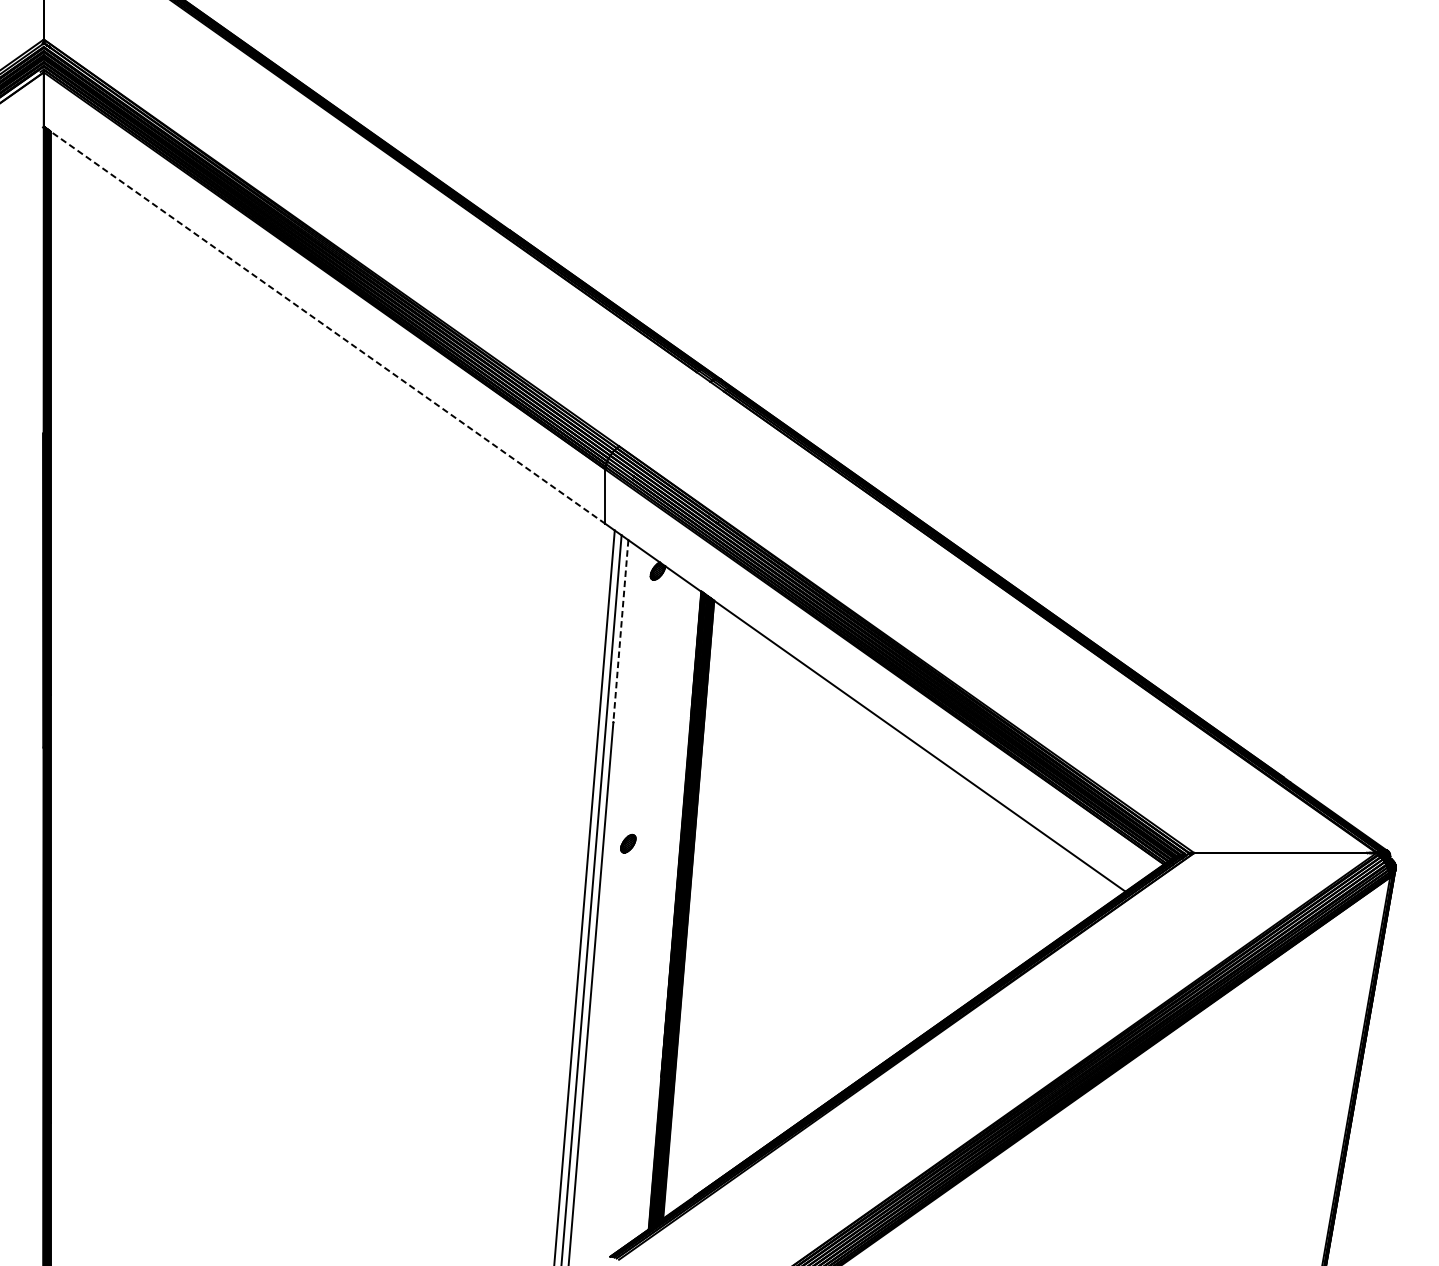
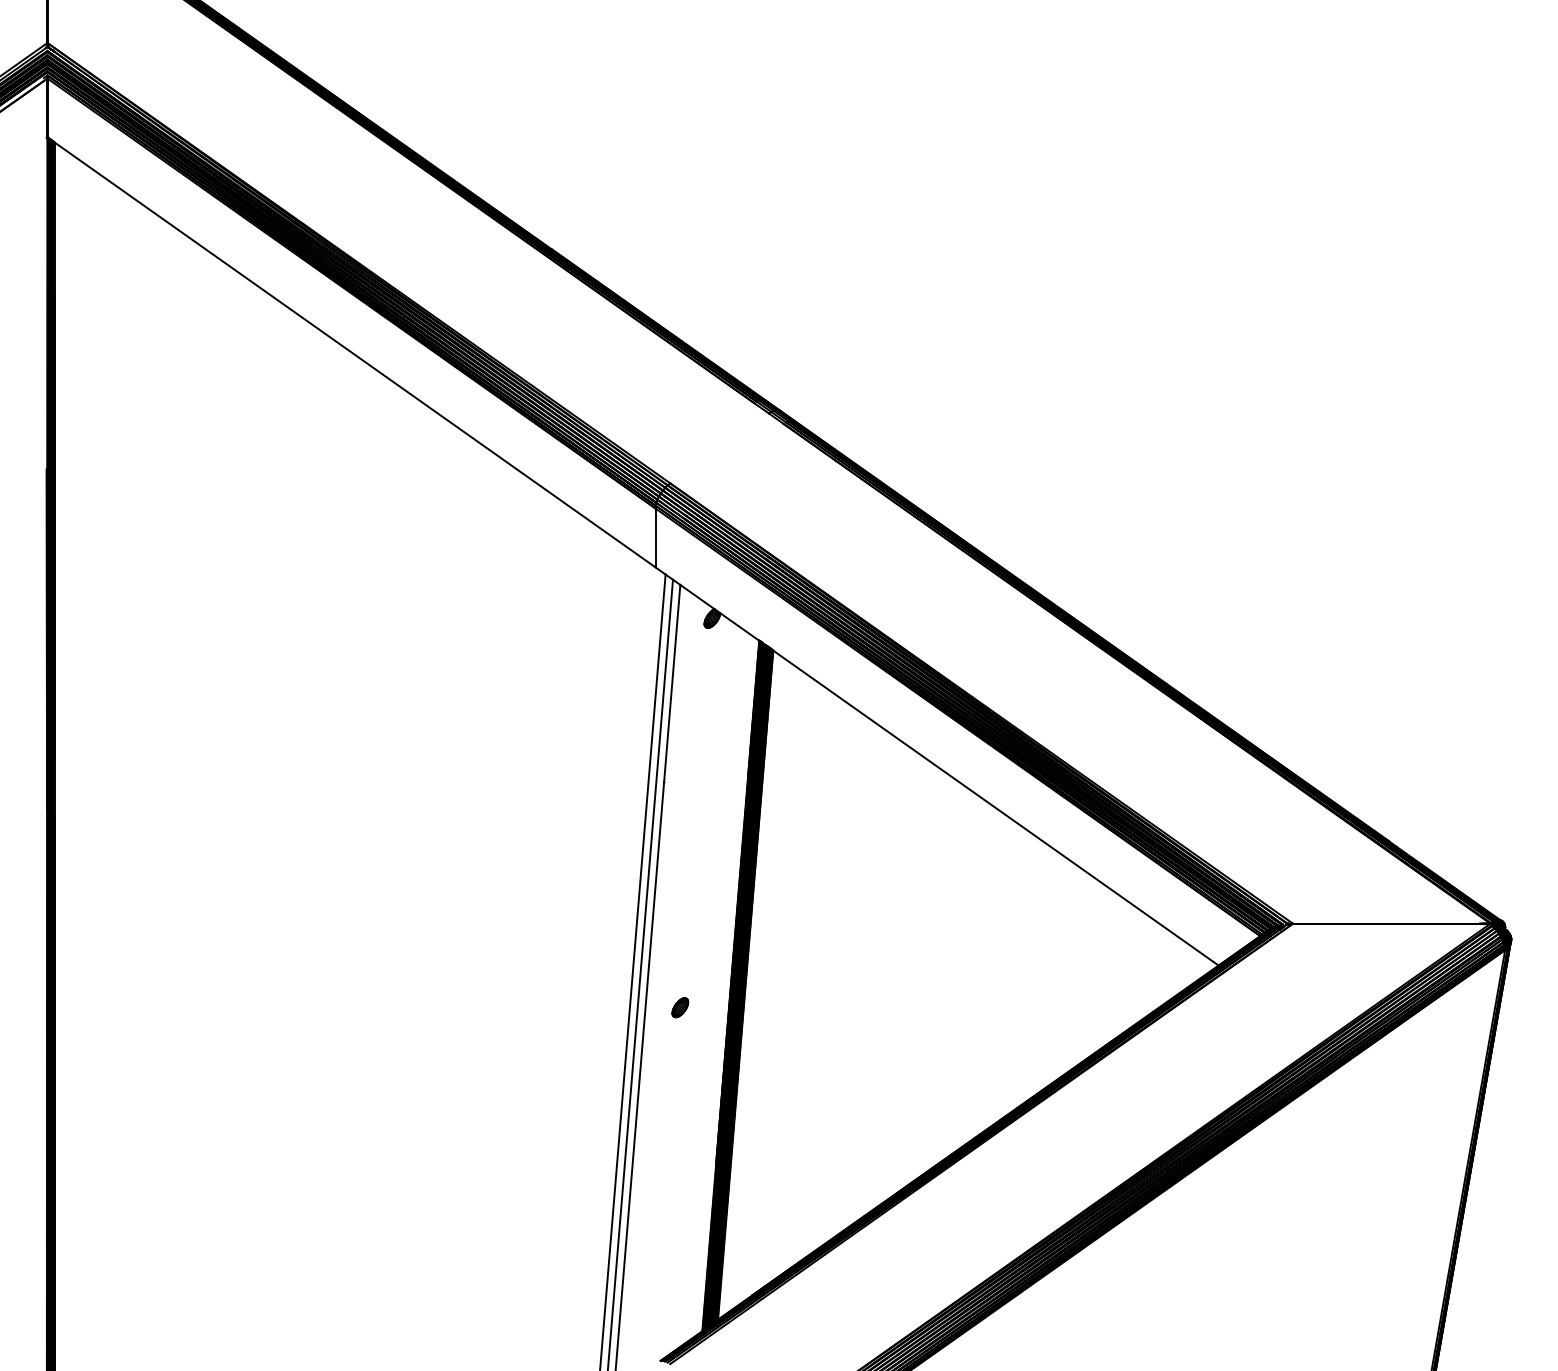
line: (328, 327) -> (355, 354), dashed -> solid
line: (621, 631) -> (672, 683), dashed -> solid
part: (628, 843) -> (680, 1007), moved

